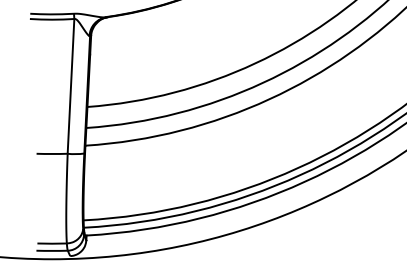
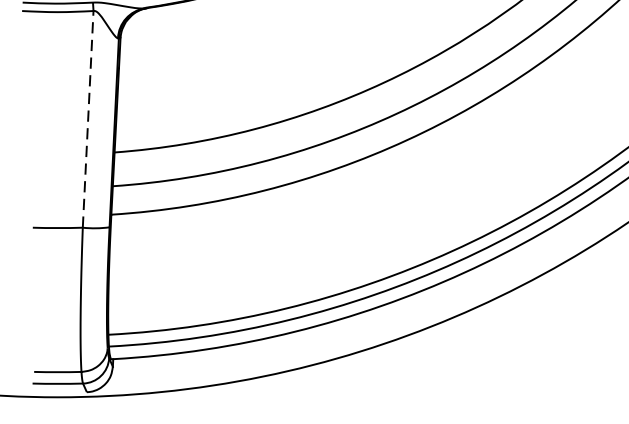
line: (71, 86) -> (88, 119), solid -> dashed

